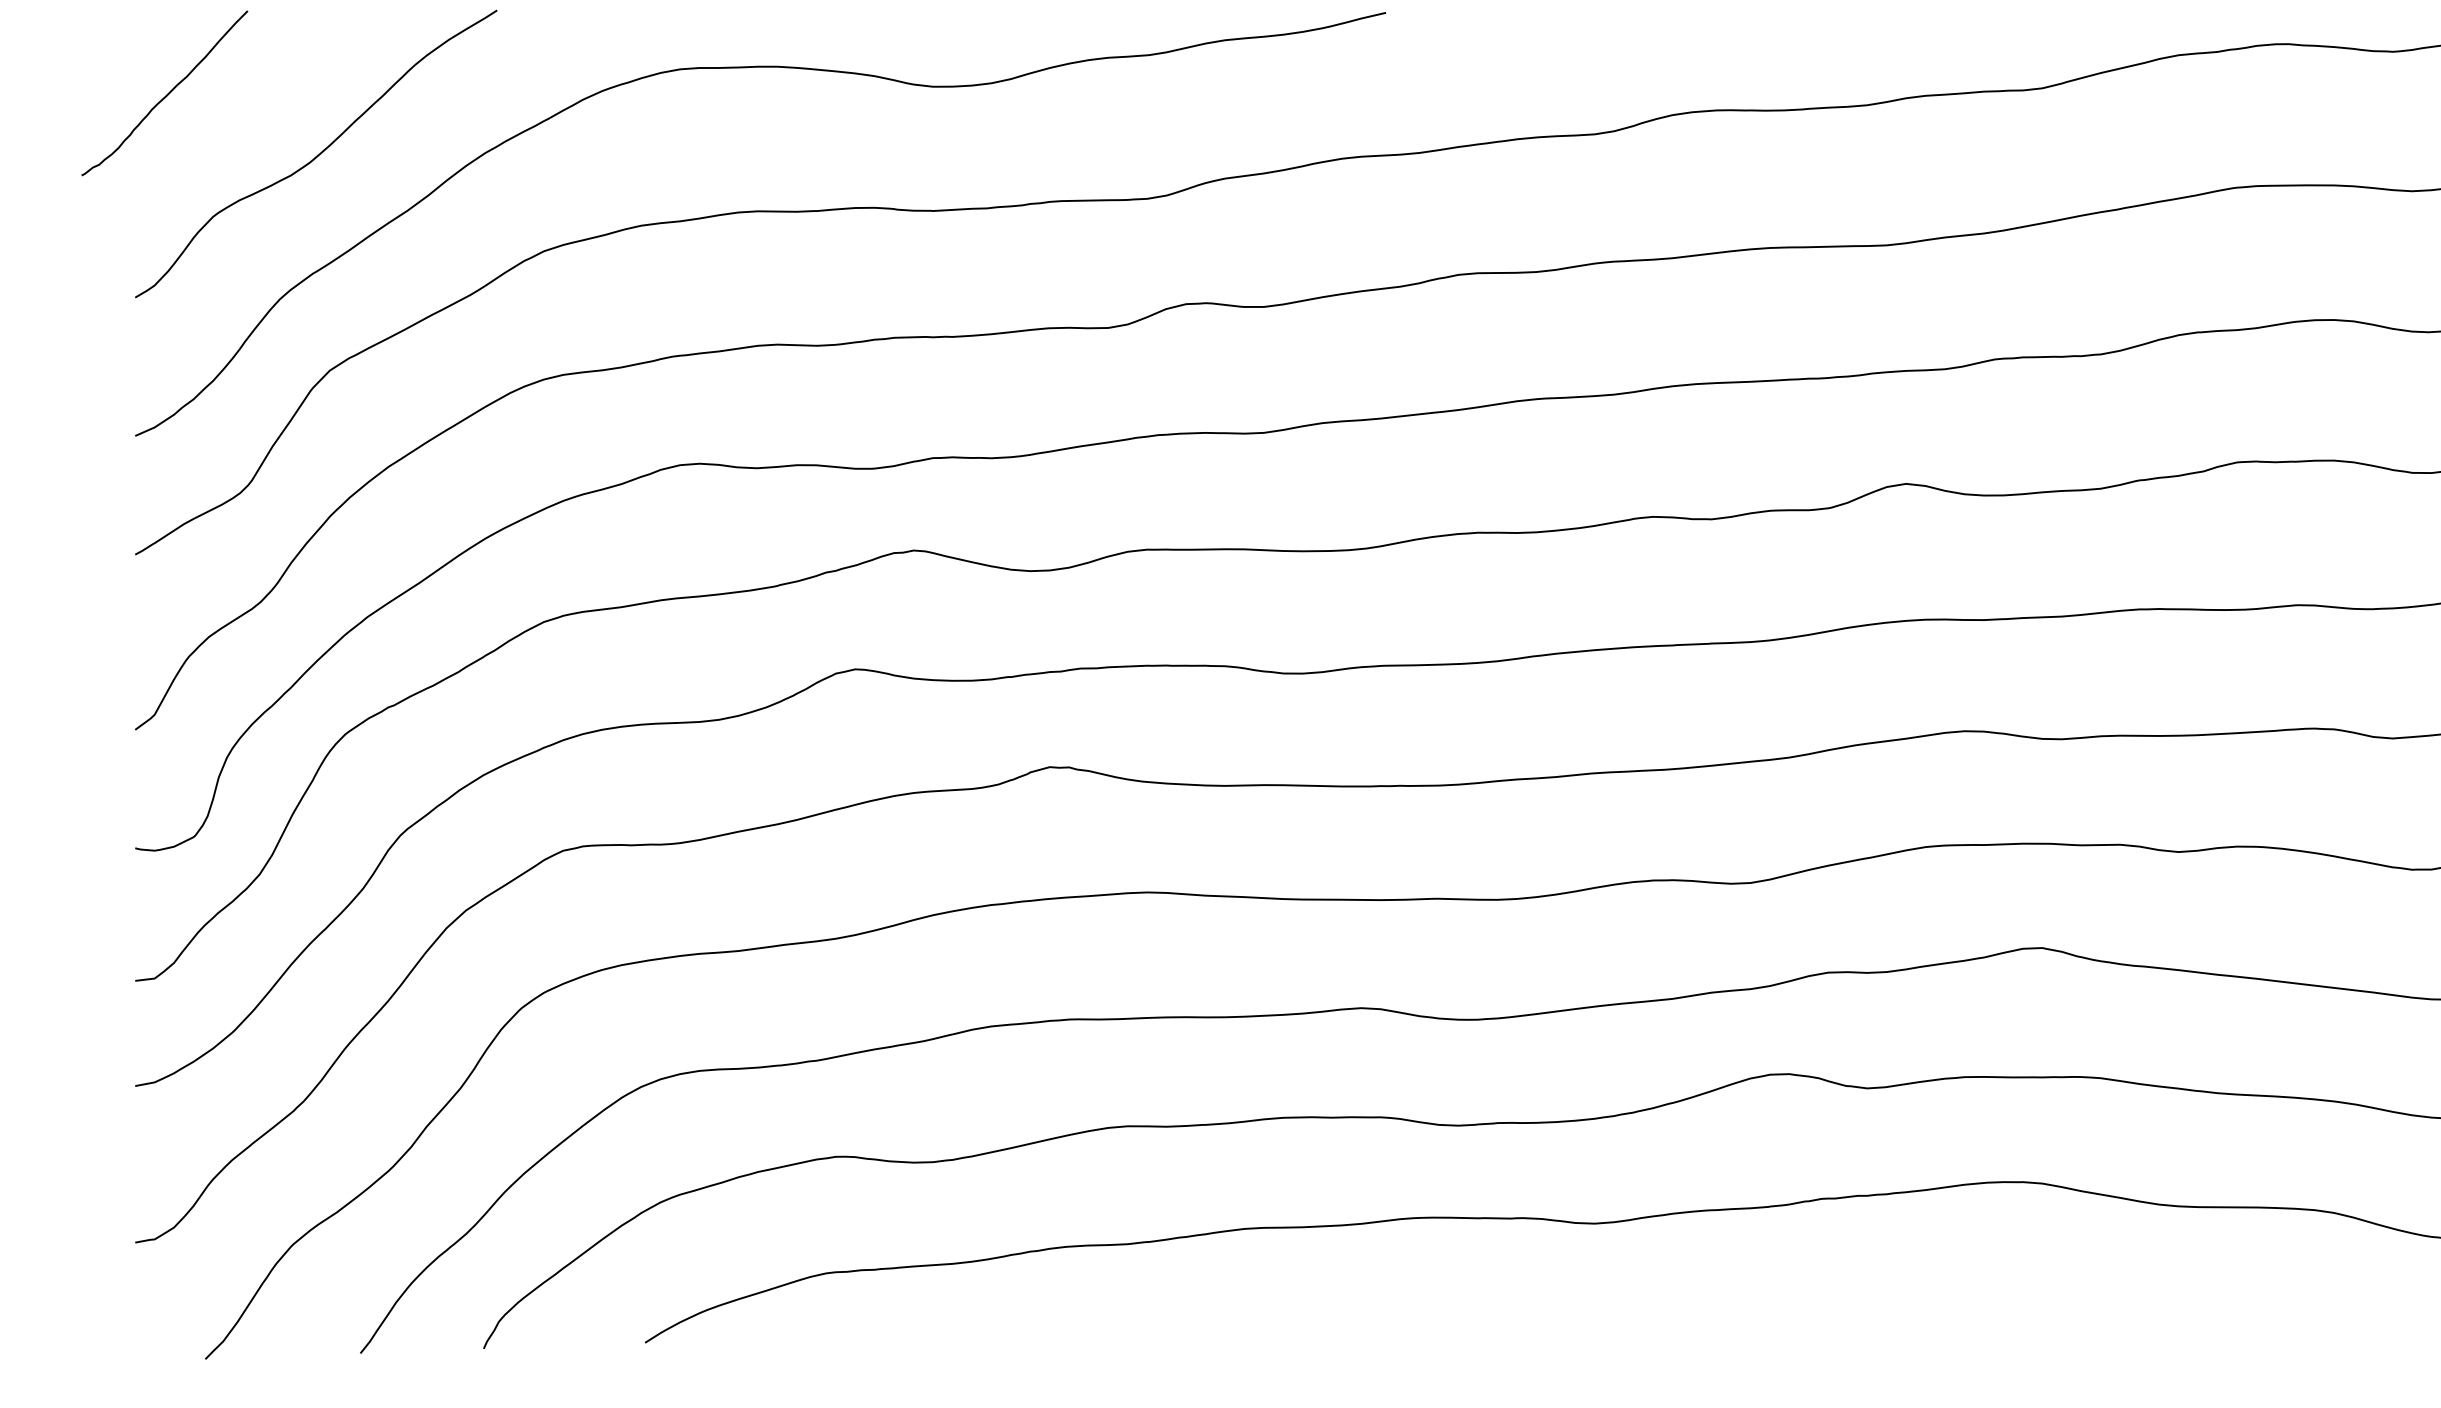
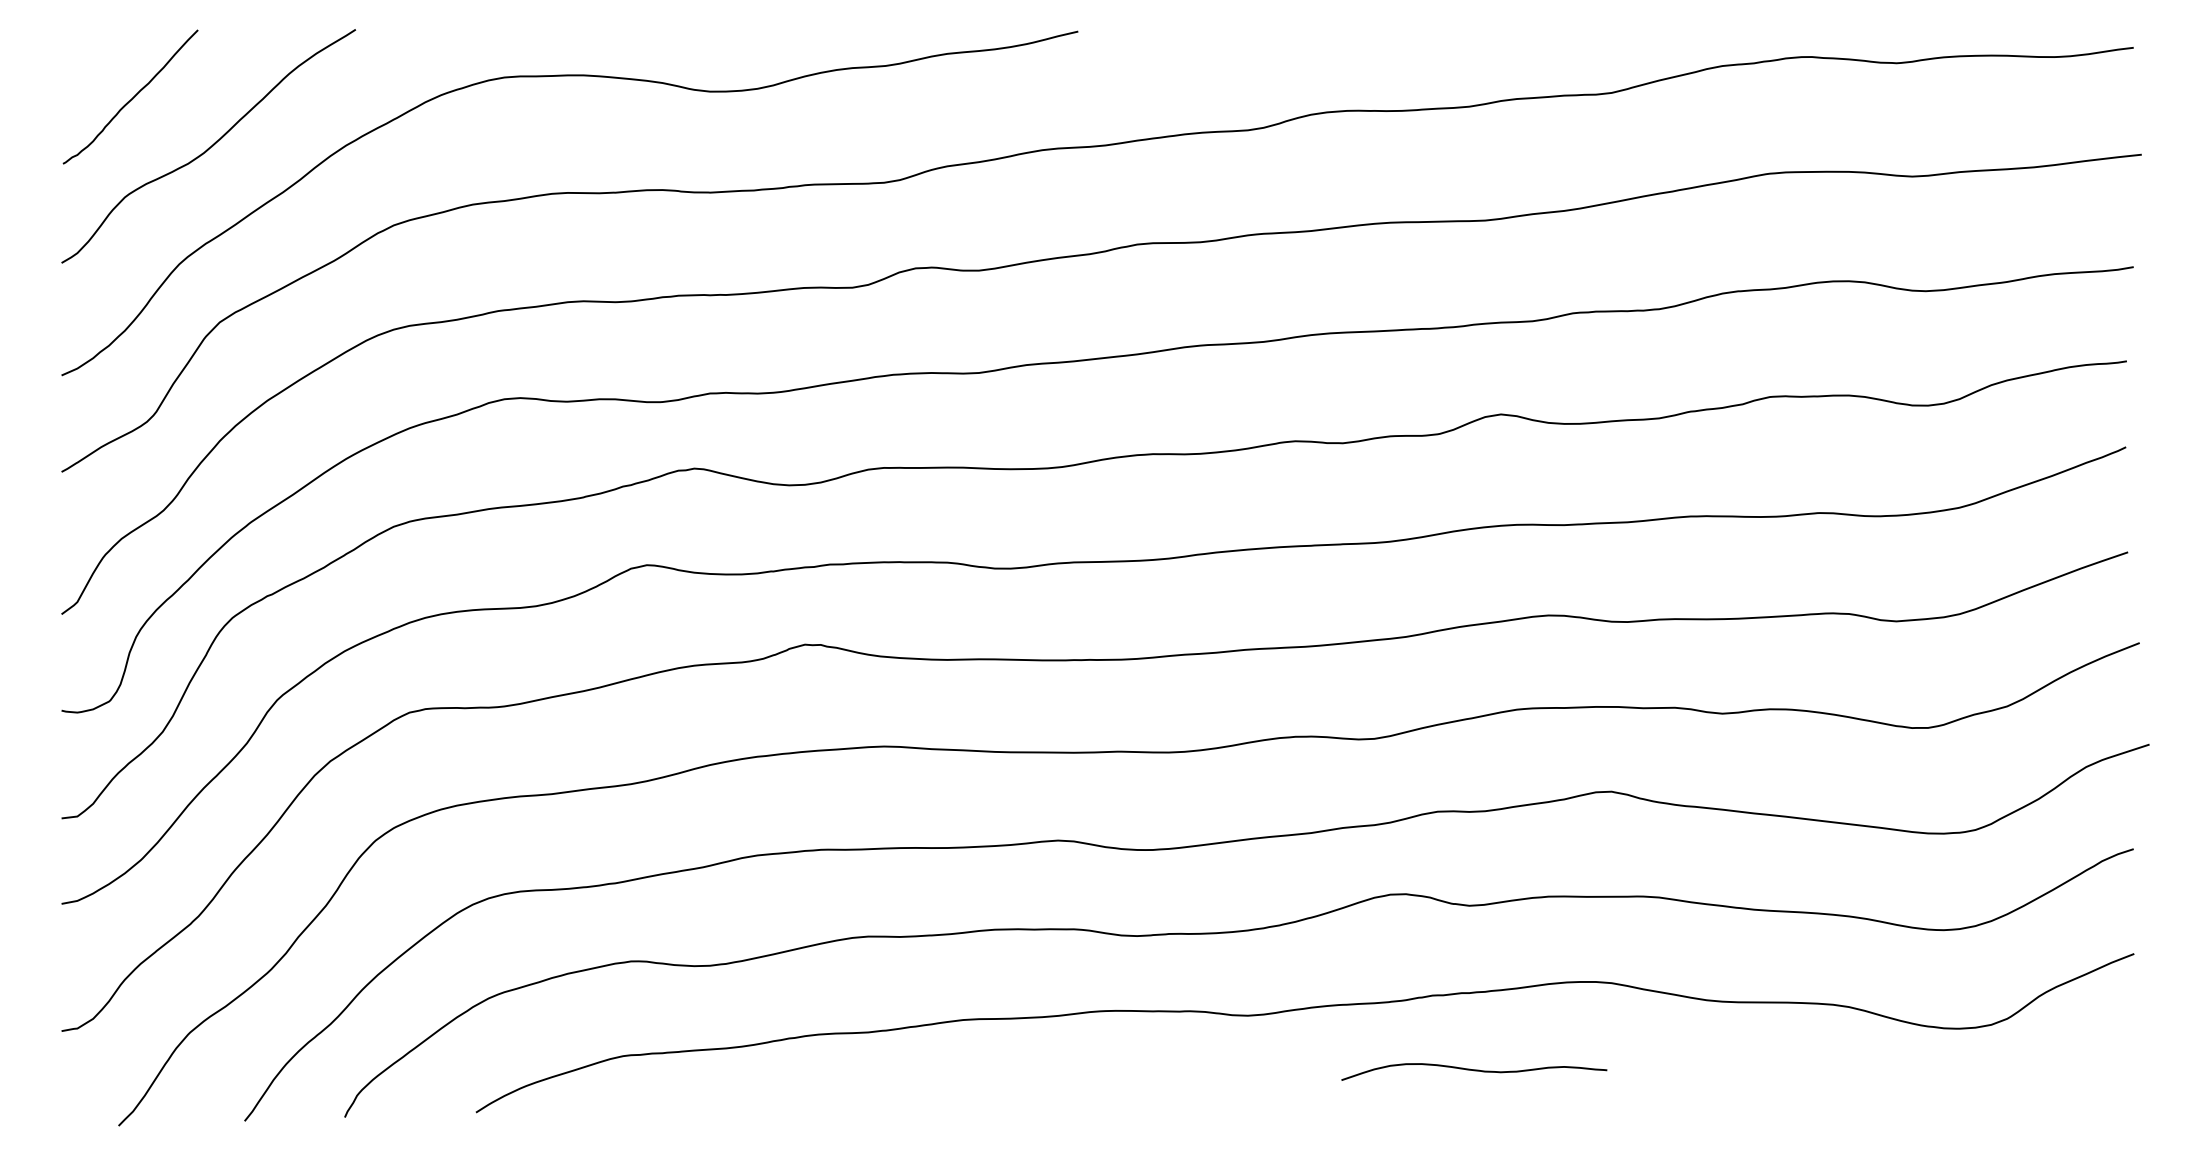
curve: (167, 93) -> (132, 97), moved
curve: (1873, 1292) -> (1474, 1071), added

